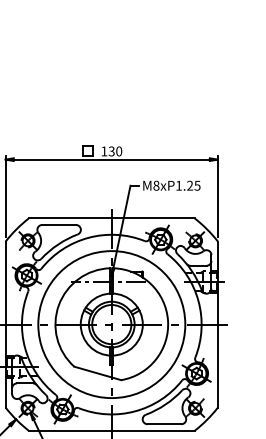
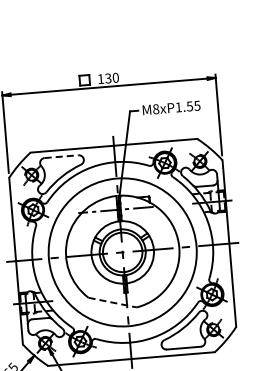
text: (190, 185) -> (190, 106), M8xP1.25 -> M8xP1.55
line: (59, 224) -> (61, 156), solid -> dashed
line: (98, 373) -> (113, 302), solid -> dashed

